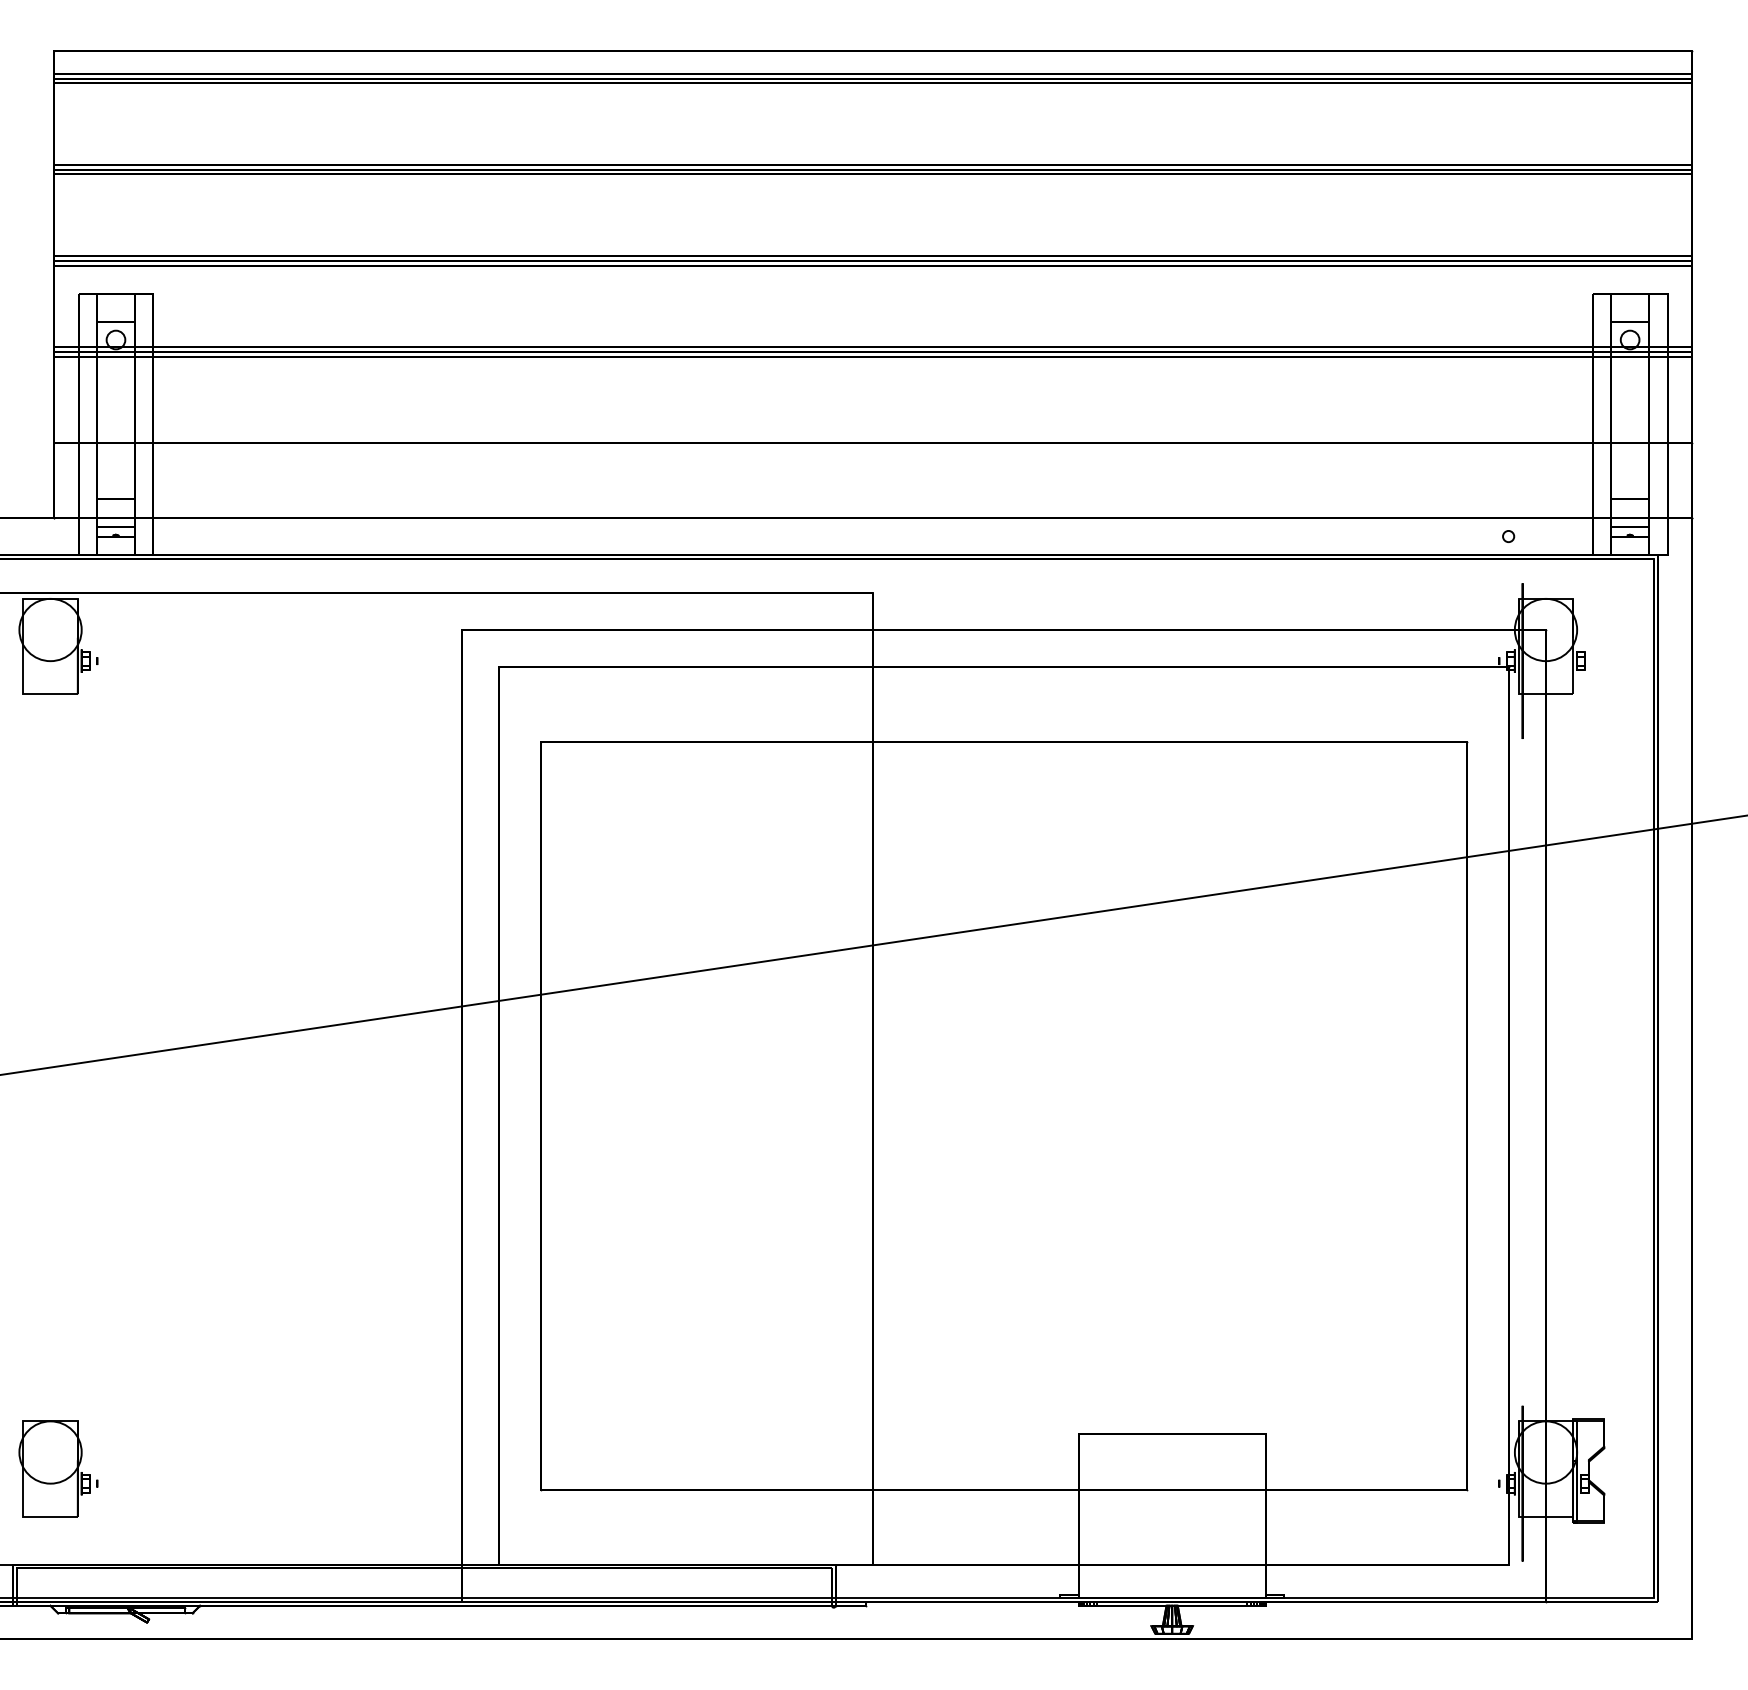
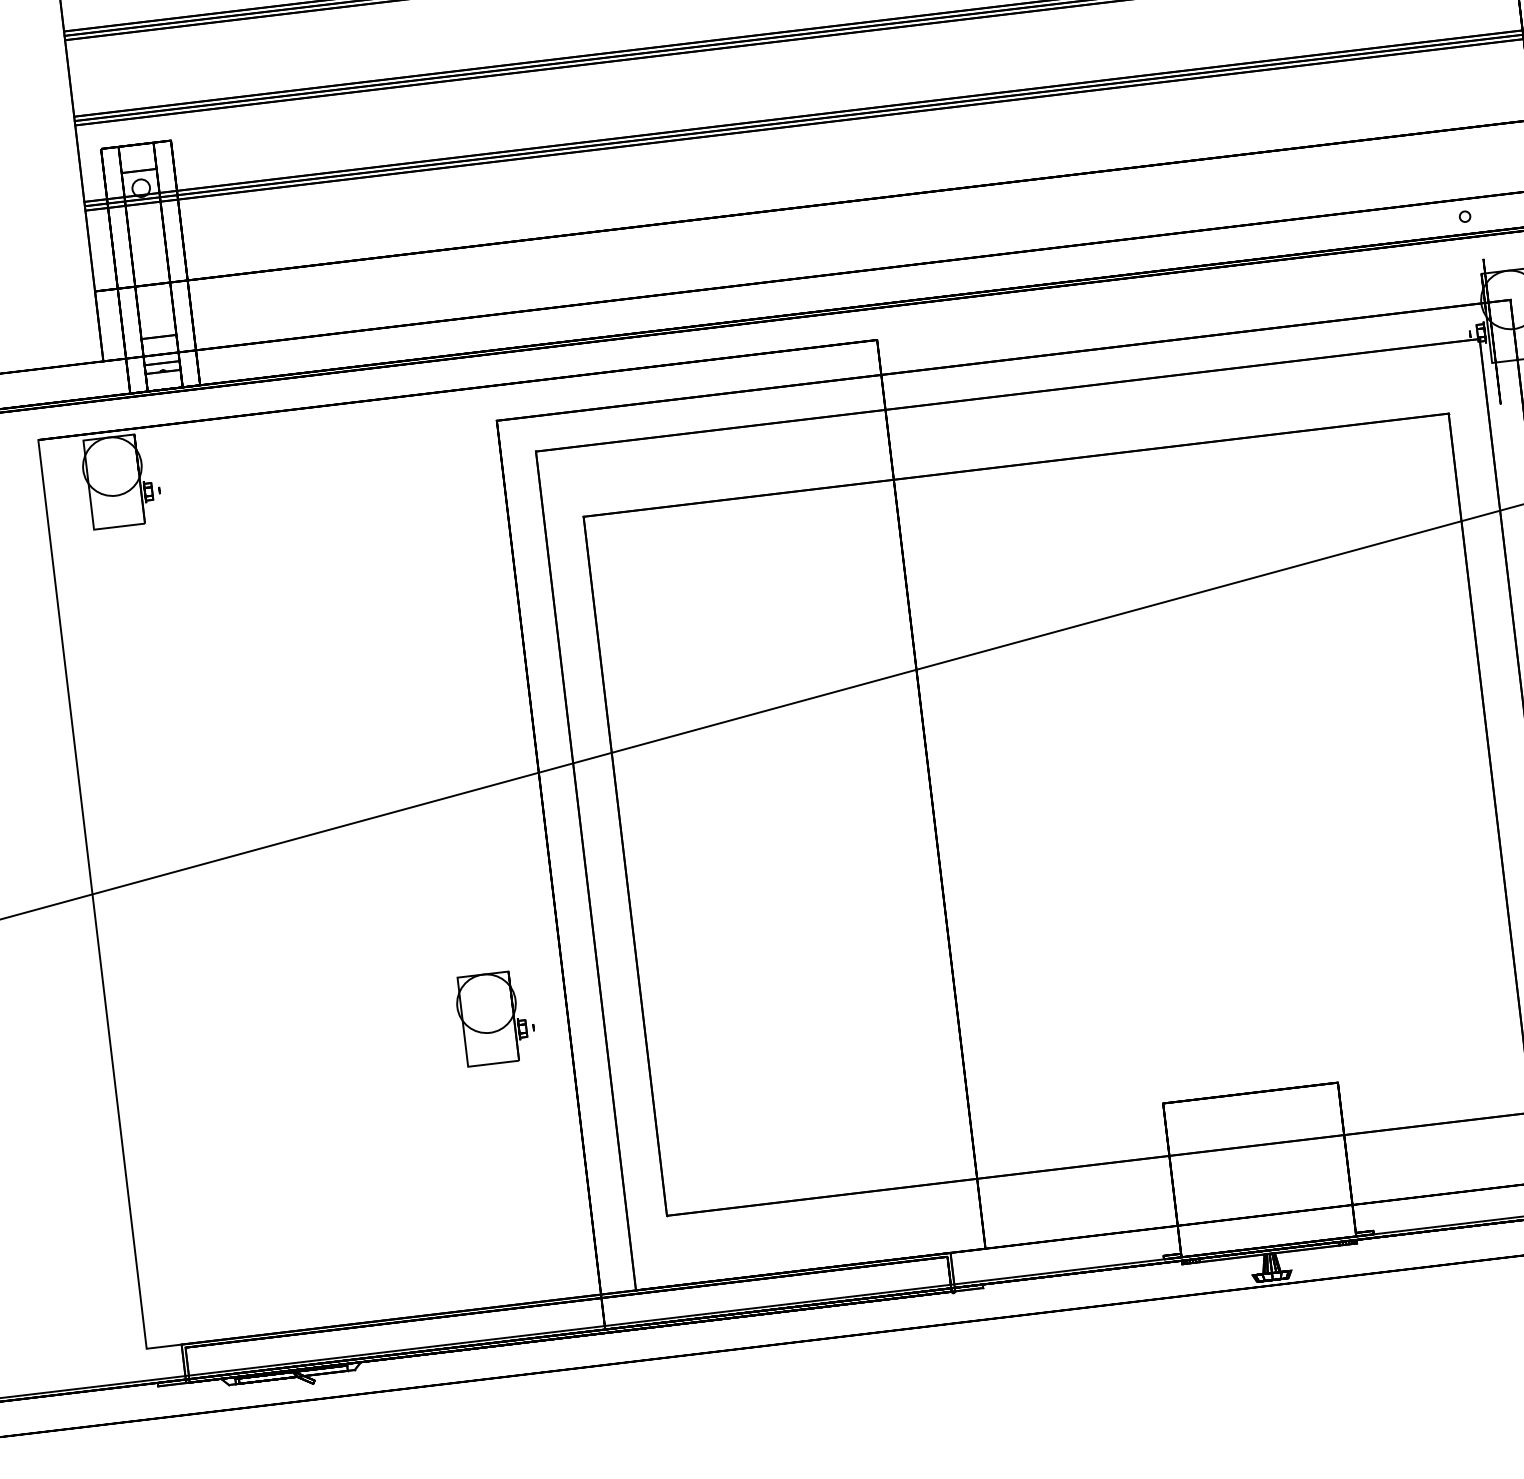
part: (58, 1468) -> (495, 1017), moved

